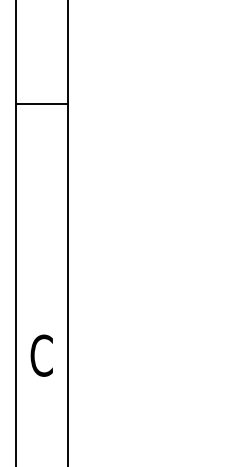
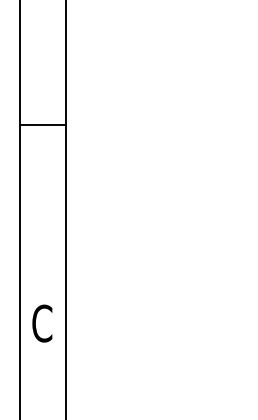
line: (41, 103) -> (42, 124), moved

